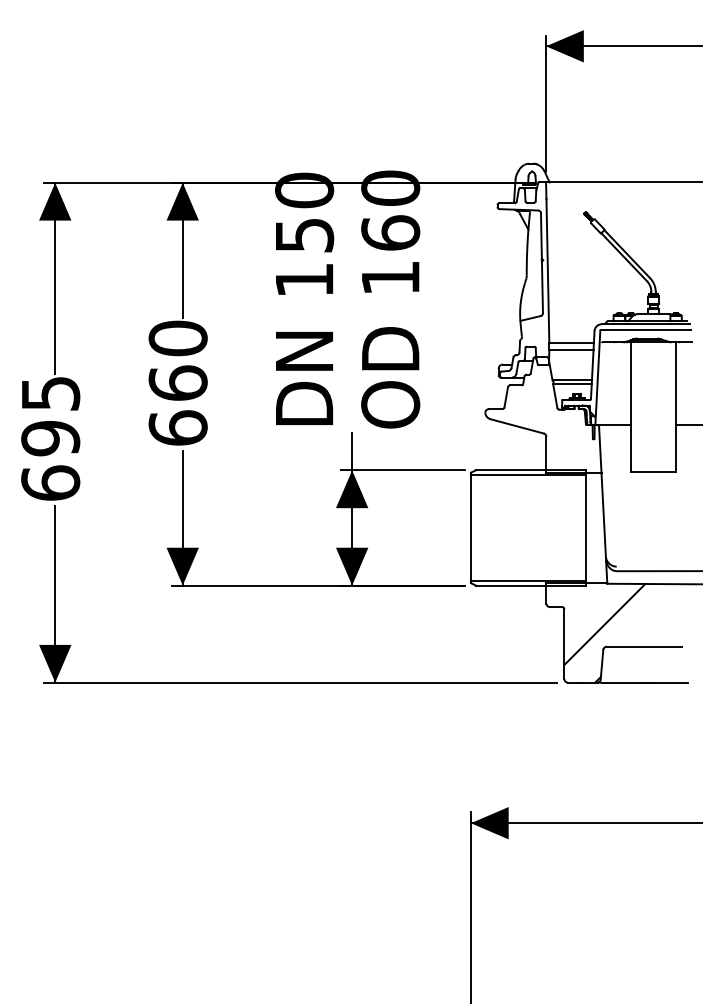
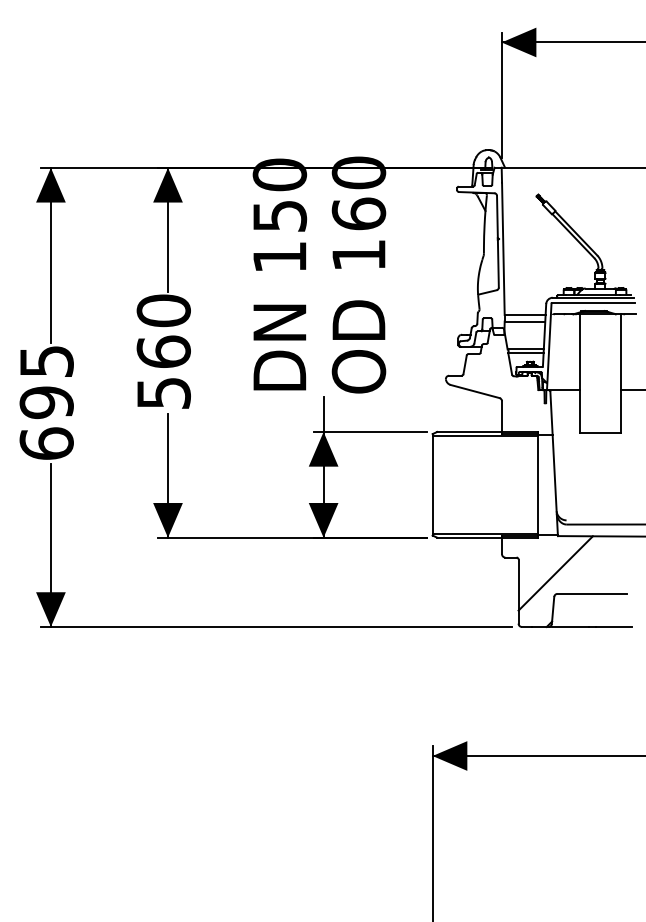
text: (177, 427) -> (163, 392), 660 -> 560

